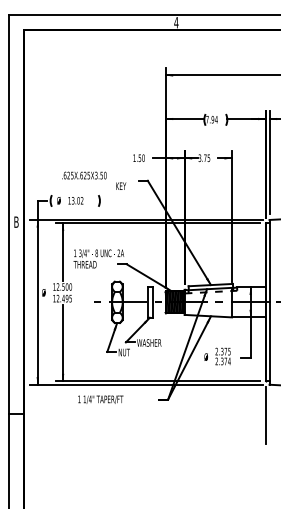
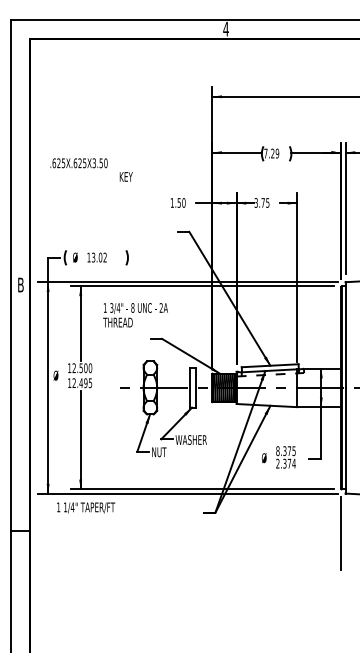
text: (214, 119) -> (275, 153), 7.94 -> 7.29
text: (94, 180) -> (91, 169), moved
text: (98, 259) -> (135, 315), moved
text: (216, 351) -> (277, 450), 2.375 -> 8.375
text: (101, 399) -> (86, 507), moved

